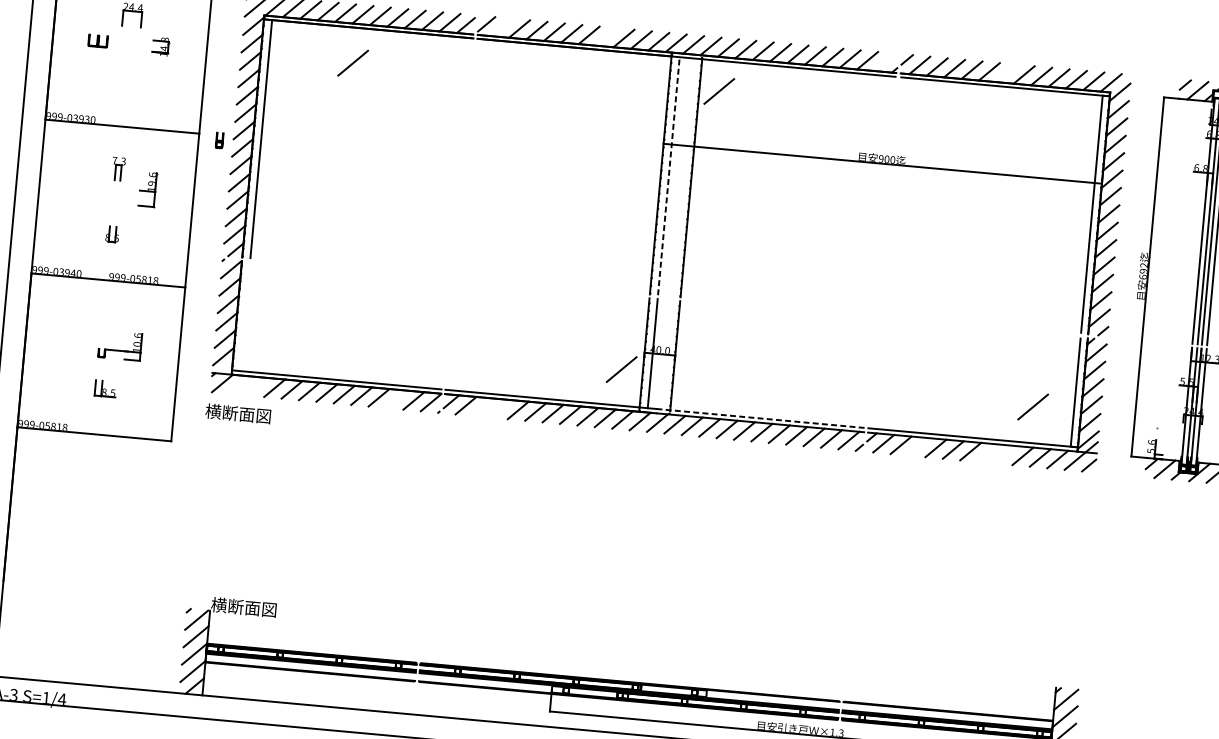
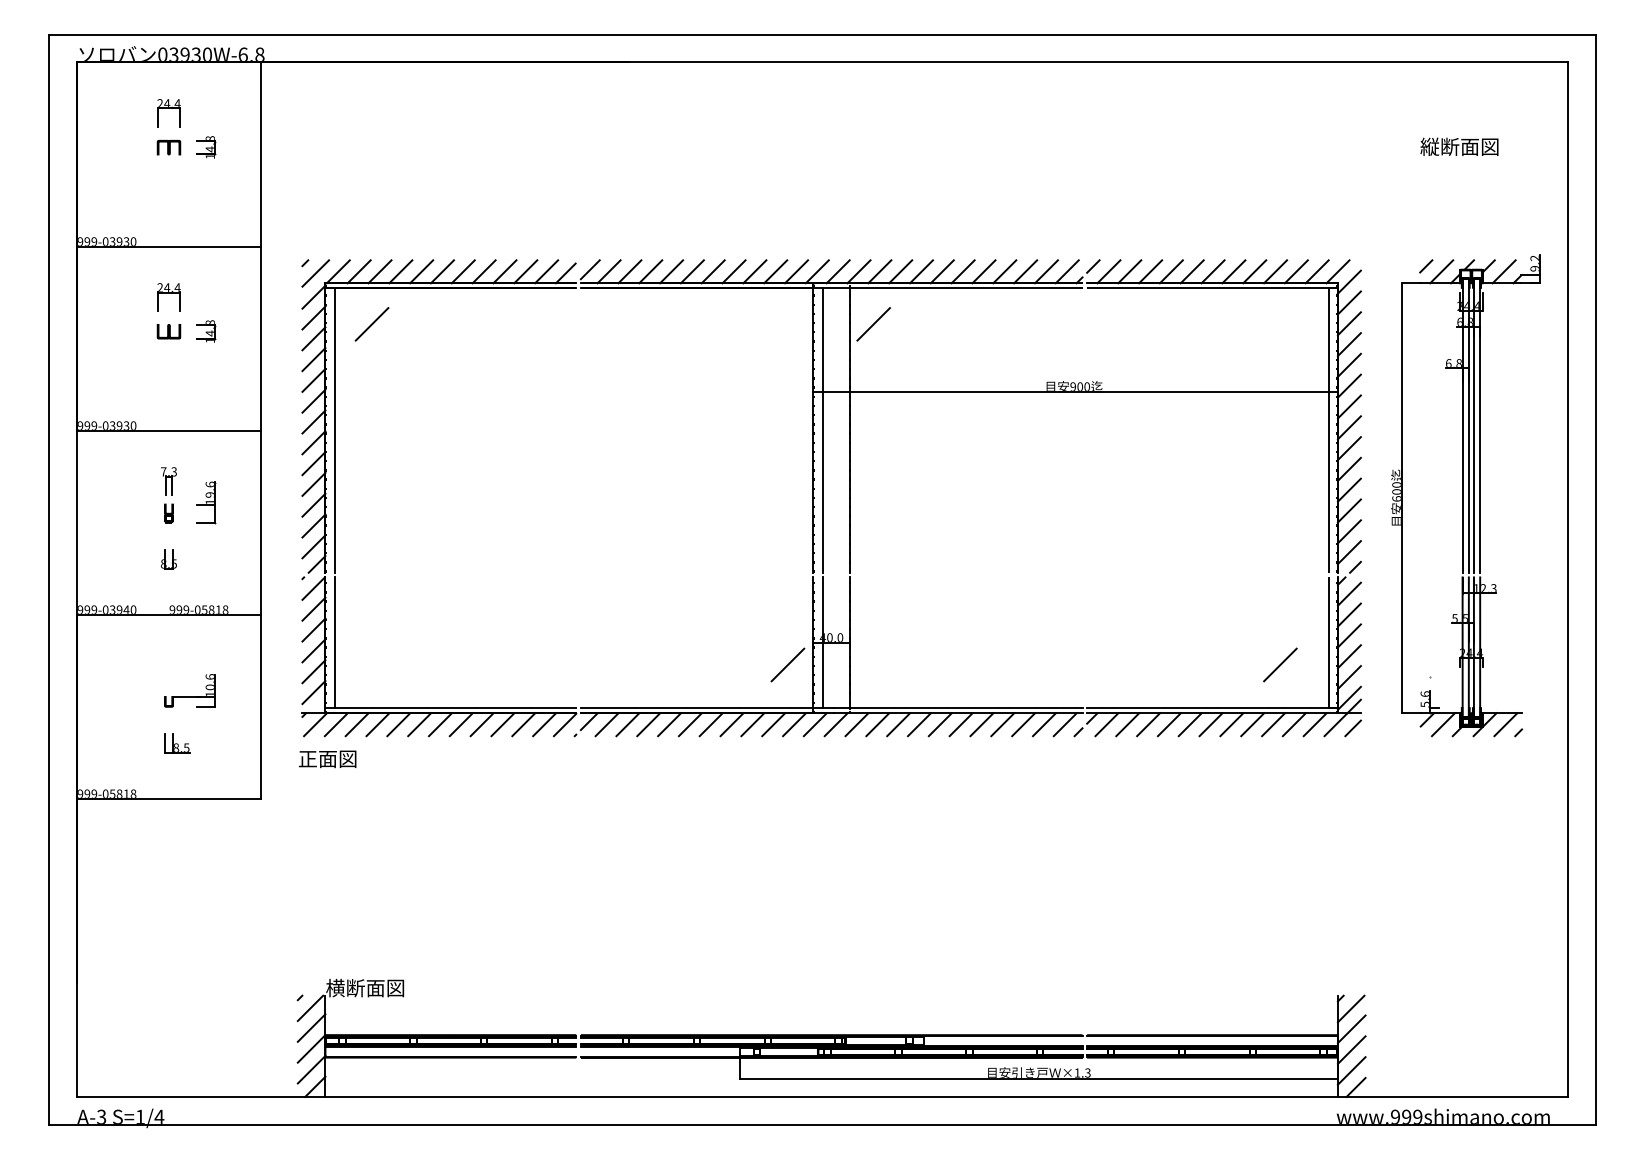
line: (501, 27) -> (608, 271), added
line: (606, 36) -> (733, 271), added
part: (97, 40) -> (168, 331), moved
line: (884, 61) -> (1066, 271), added
line: (352, 63) -> (371, 324), moved
line: (1006, 73) -> (1212, 271), added
part: (219, 140) -> (168, 513), moved
line: (669, 175) -> (823, 429), dashed -> solid
text: (1143, 268) -> (1396, 488), 692 -> 600
line: (245, 316) -> (335, 642), added
line: (239, 384) -> (335, 724), added
line: (256, 386) -> (356, 724), added
line: (396, 399) -> (523, 724), added
line: (483, 407) -> (627, 724), added
line: (500, 408) -> (648, 724), added
text: (238, 413) -> (337, 758), 横断面図 -> 正面図
line: (760, 418) -> (957, 708), dashed -> solid
line: (918, 446) -> (1148, 724), added
line: (987, 453) -> (1231, 724), added
line: (1005, 454) -> (1252, 724), added

